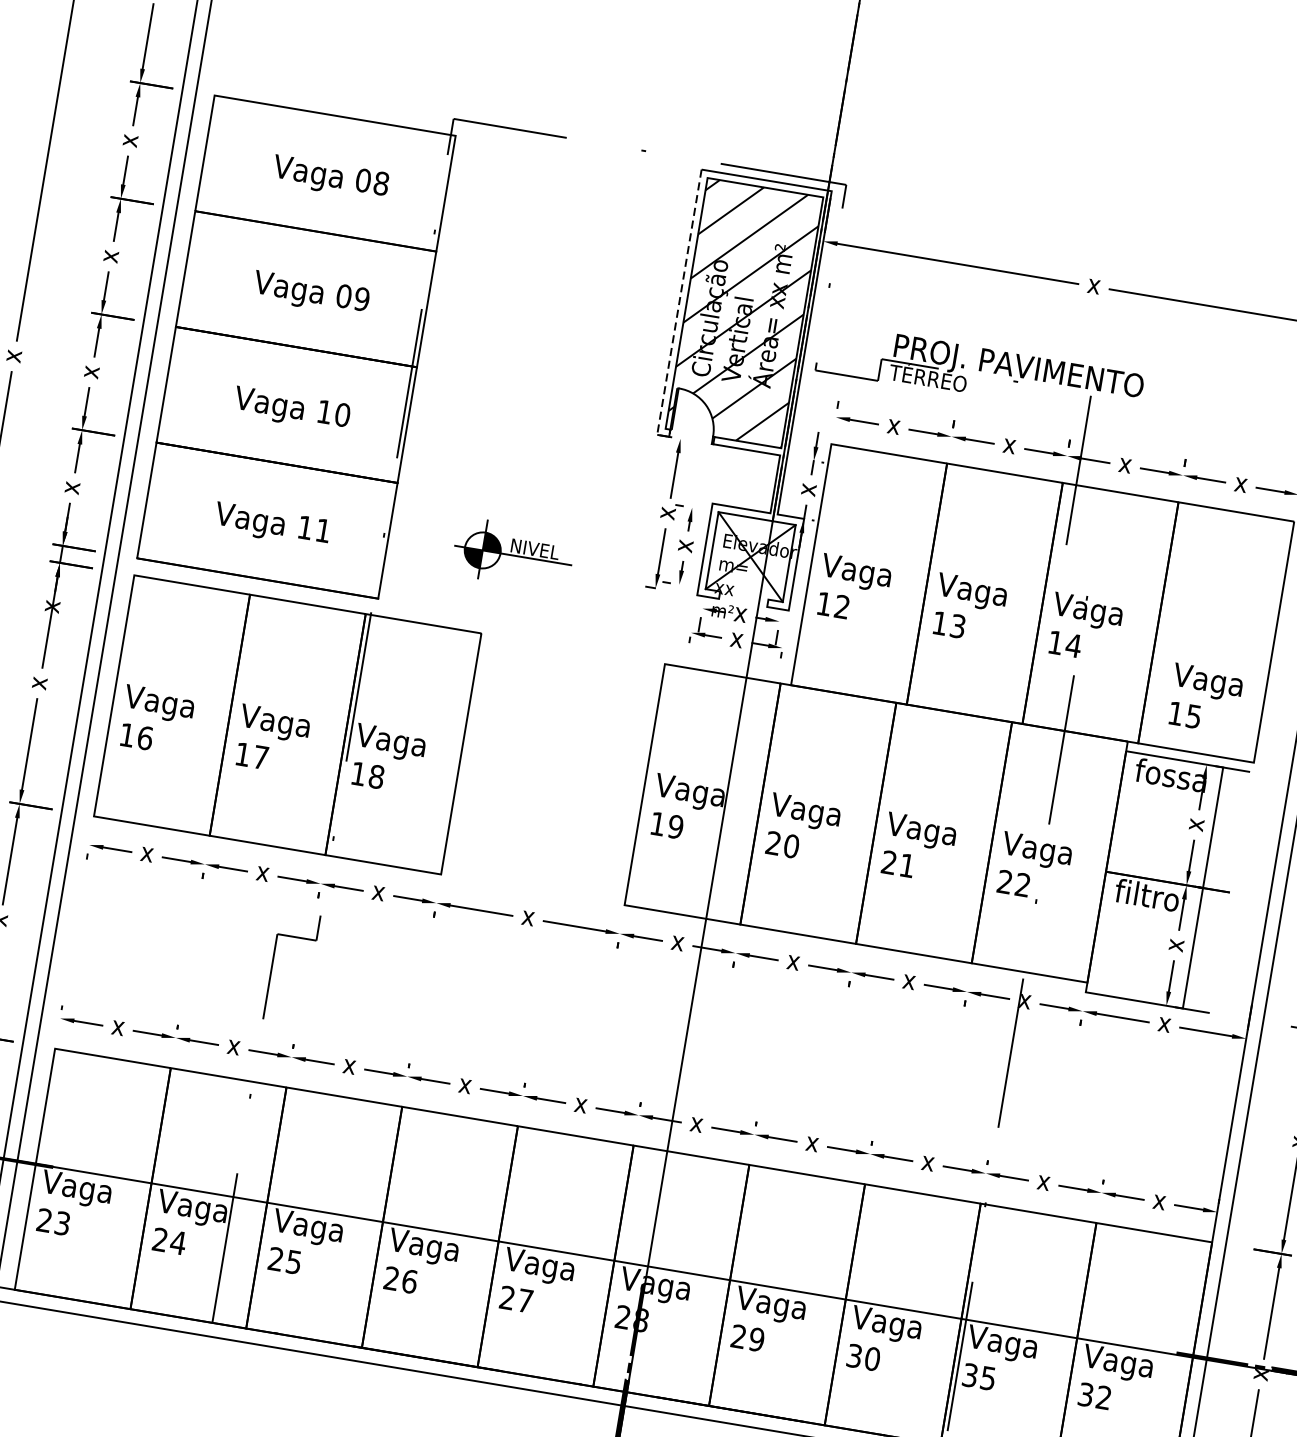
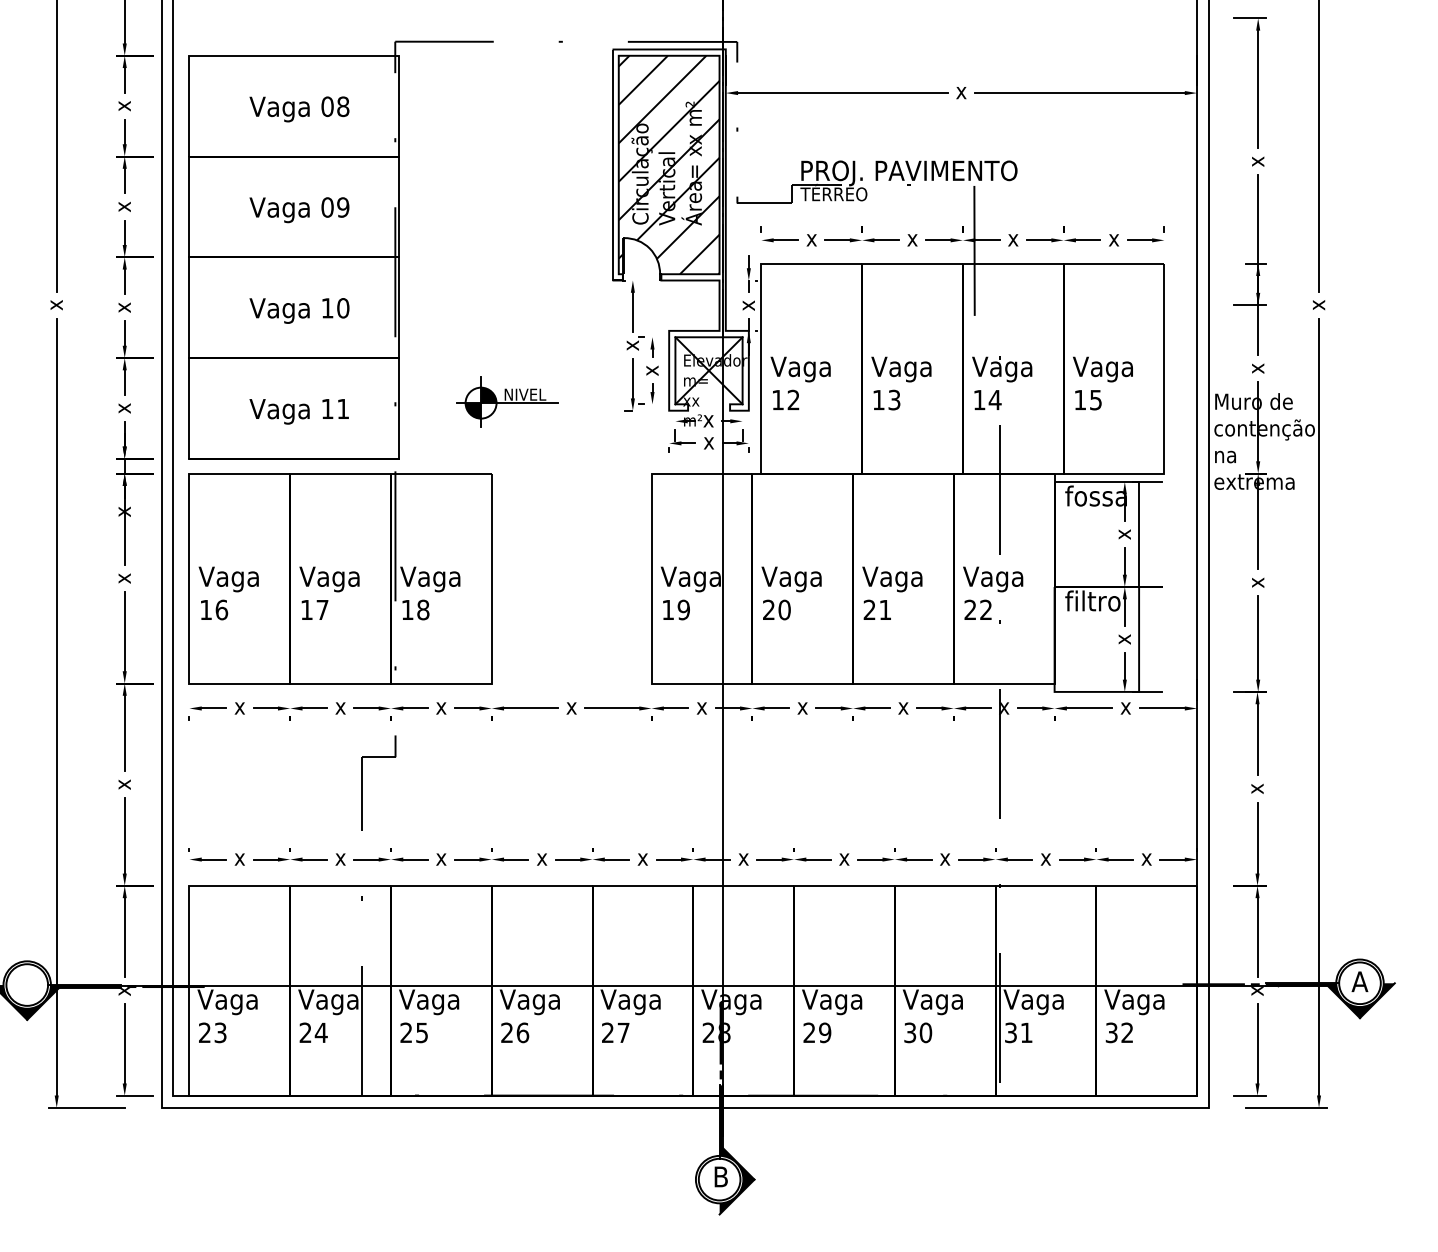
line: (677, 314) -> (612, 175), dashed -> solid
text: (1204, 698) -> (1102, 383), moved
text: (988, 1377) -> (1026, 1032), 35 -> 31

